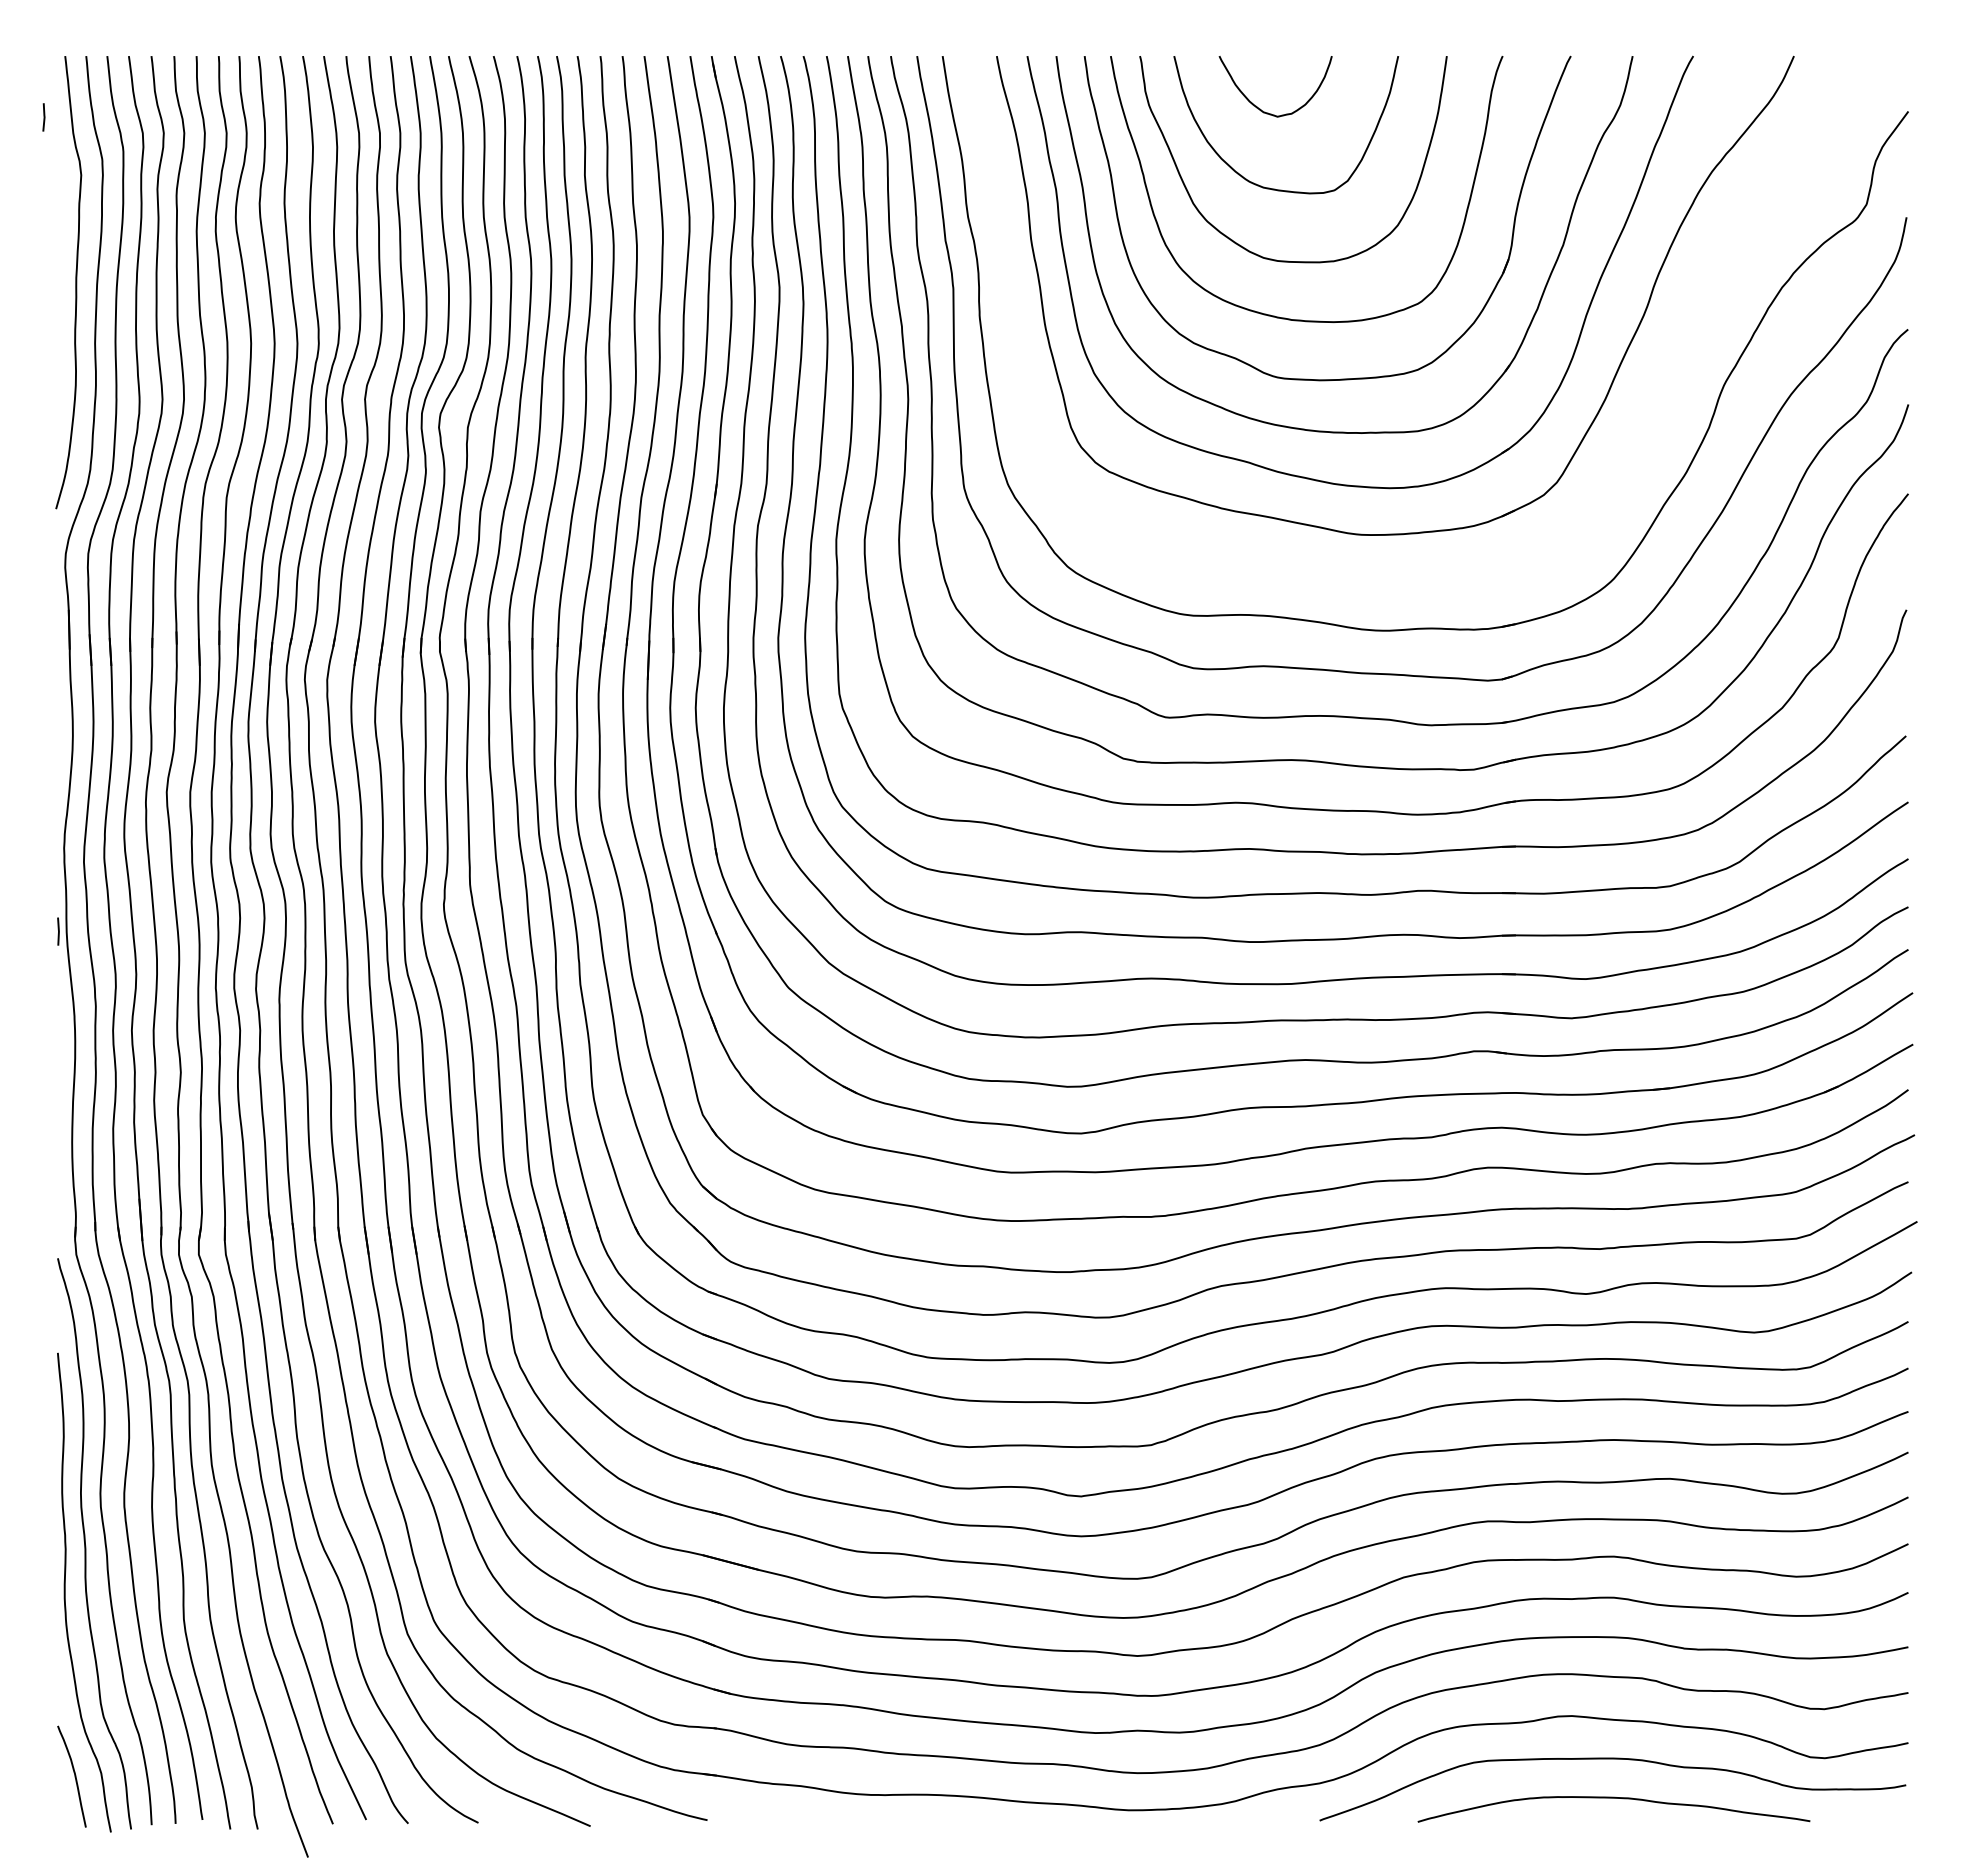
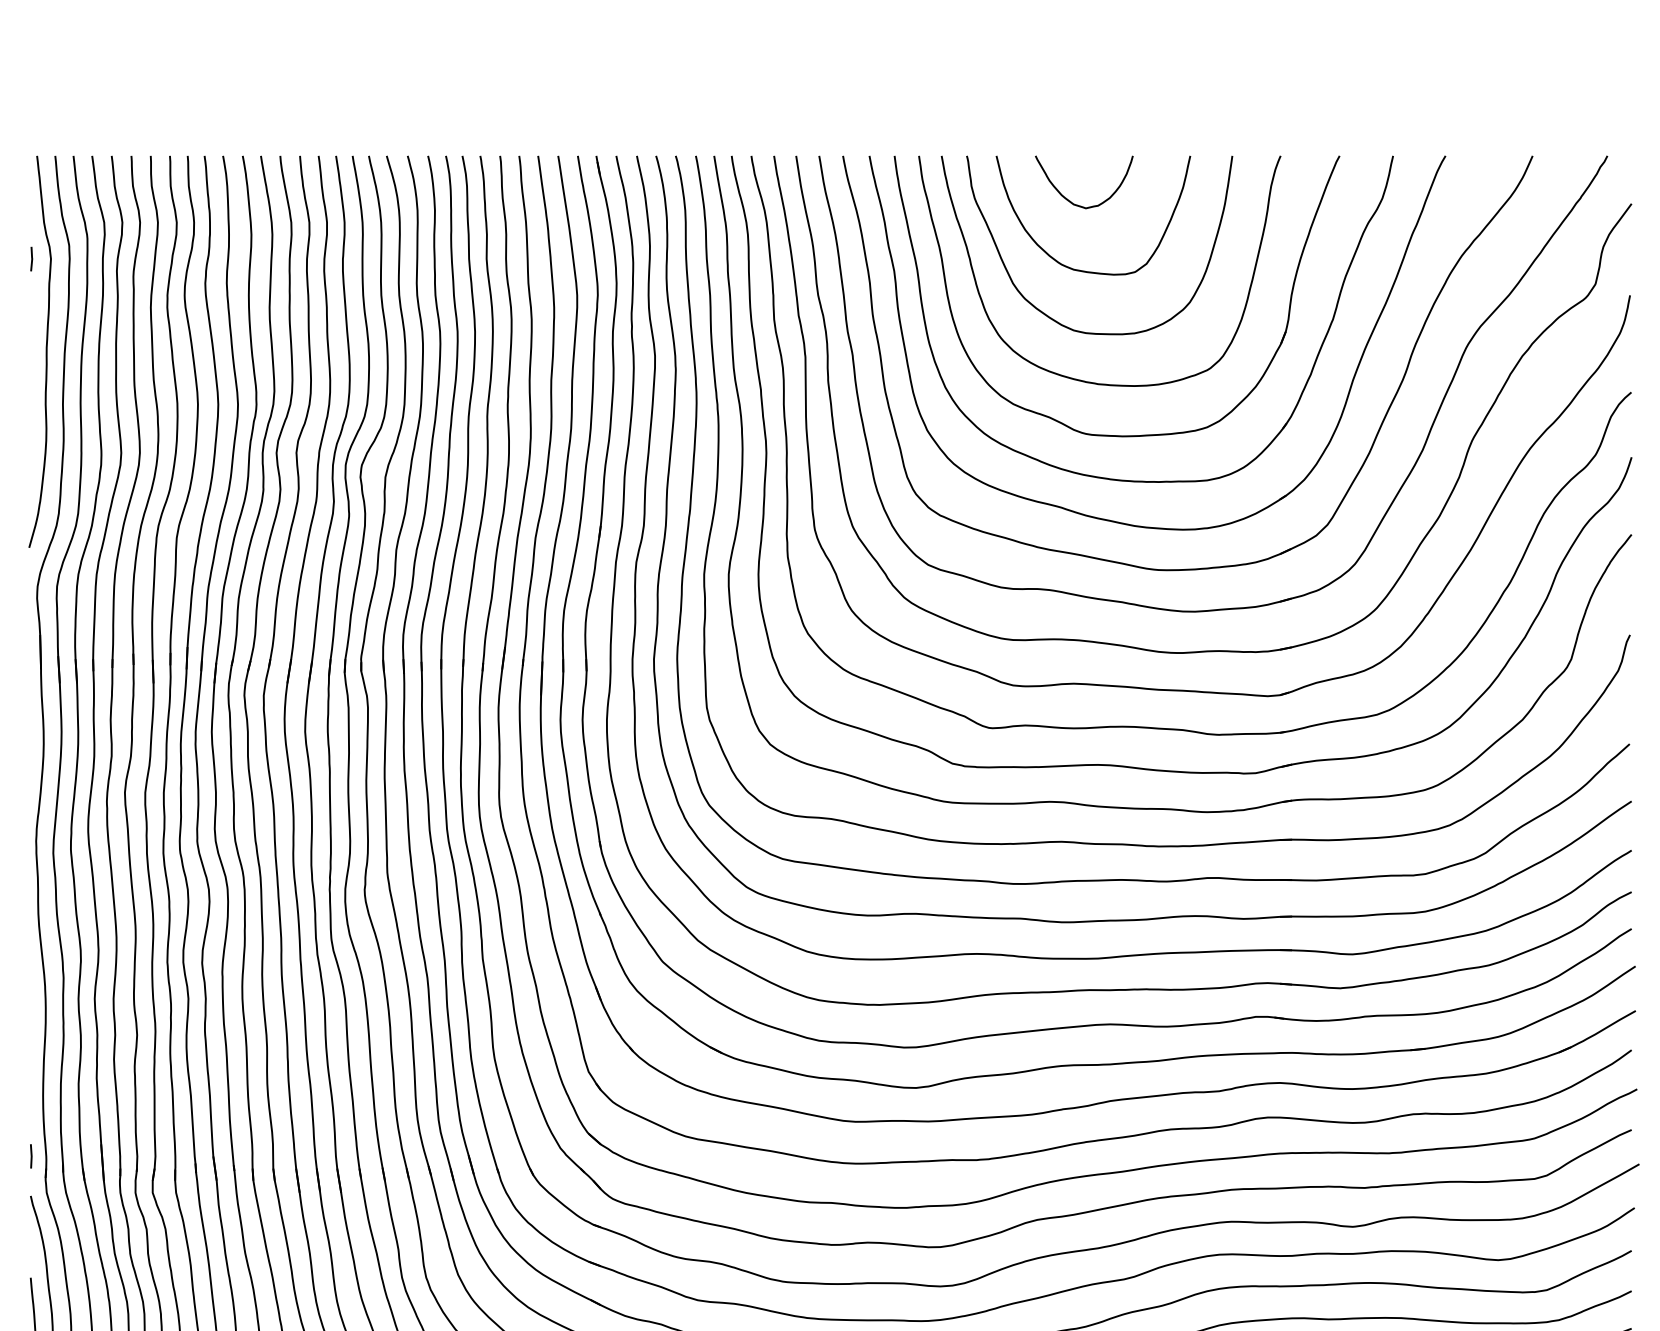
line: (43, 117) -> (31, 259), moved
part: (1635, 448) -> (1395, 495), added
line: (58, 931) -> (31, 1156), moved

